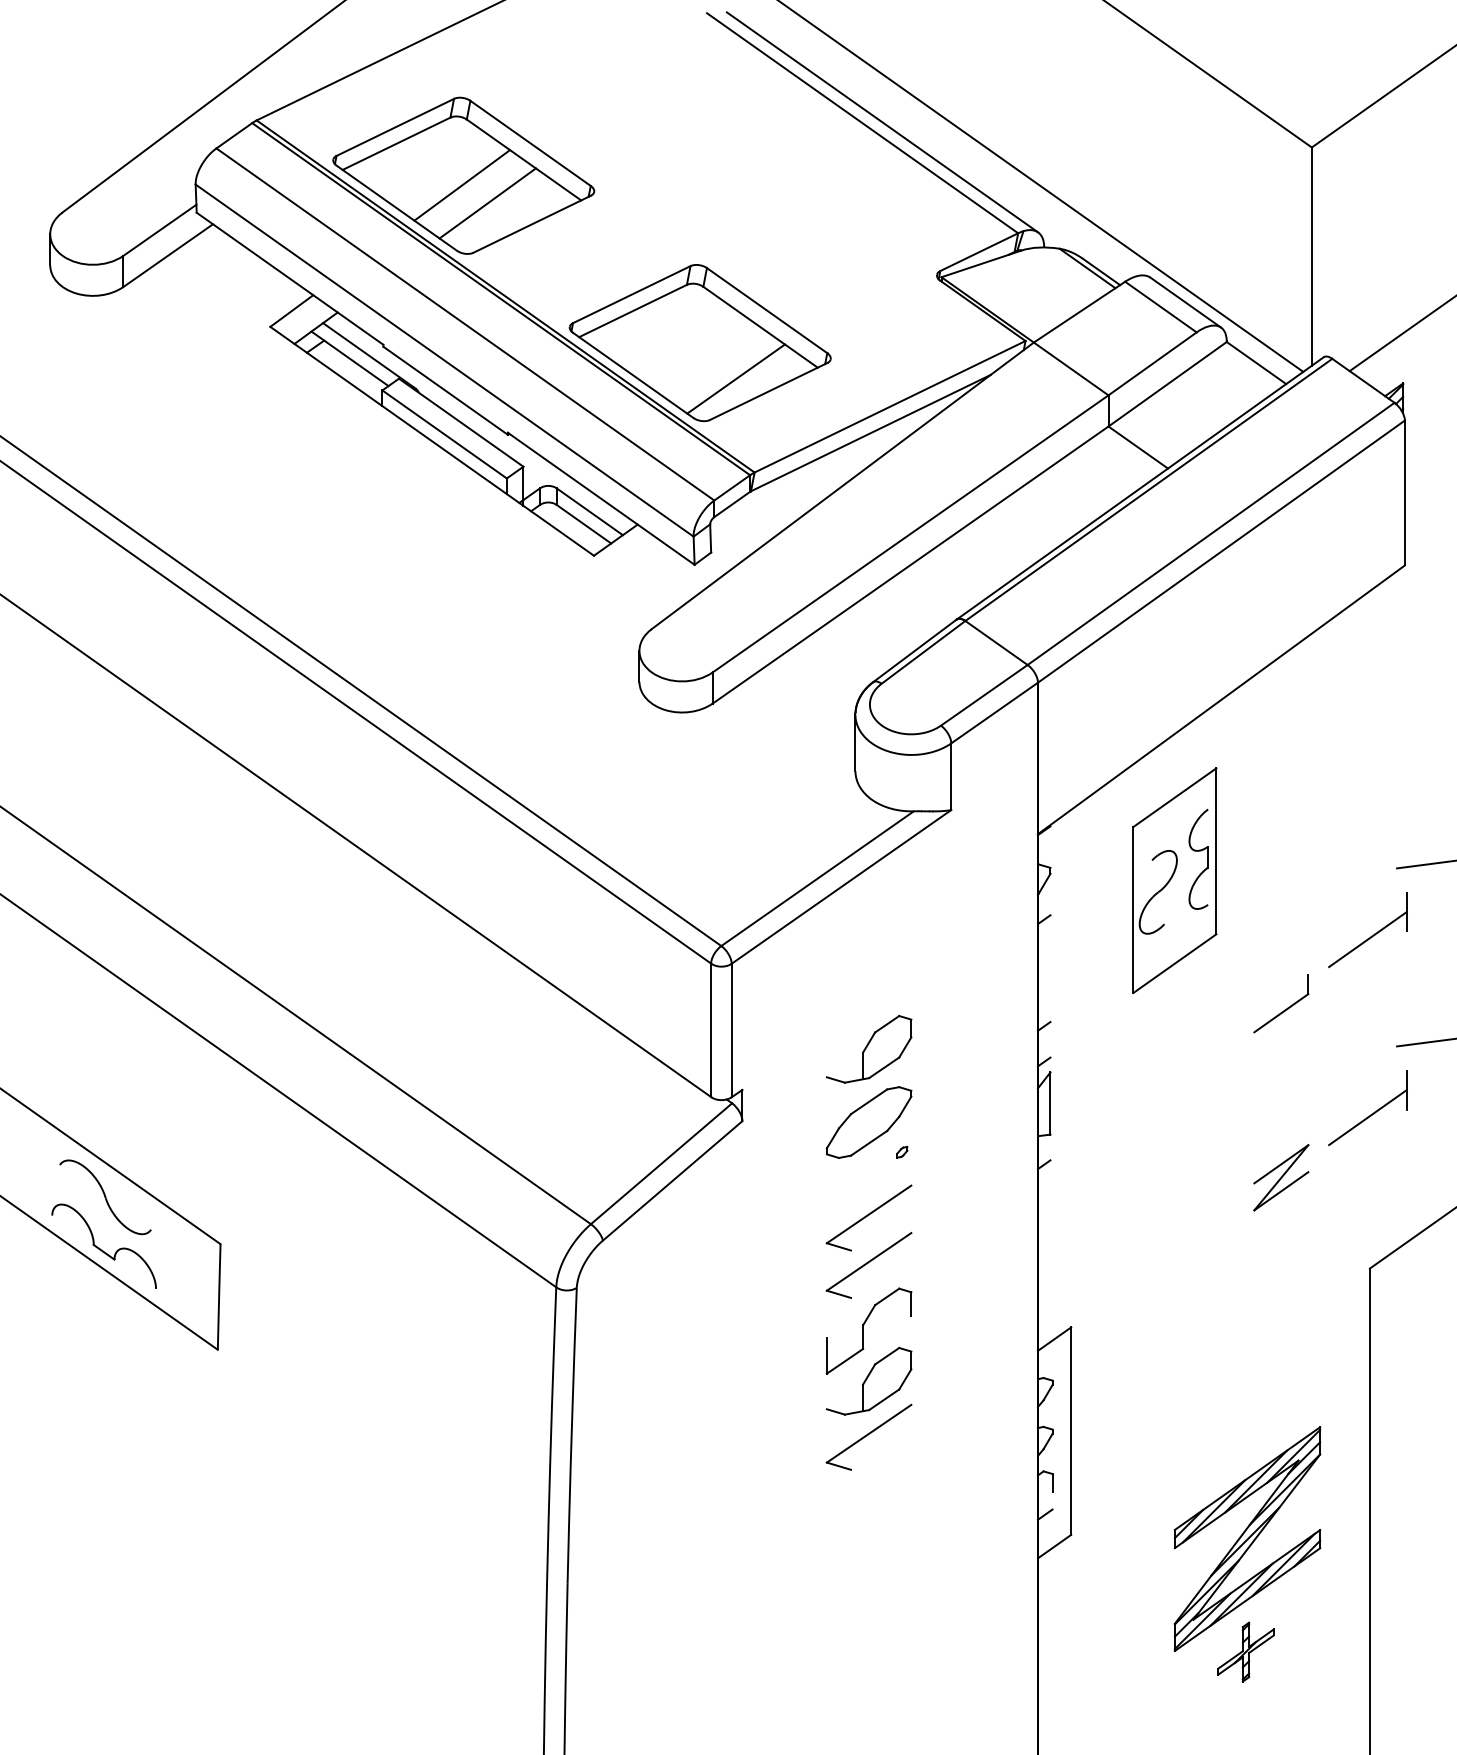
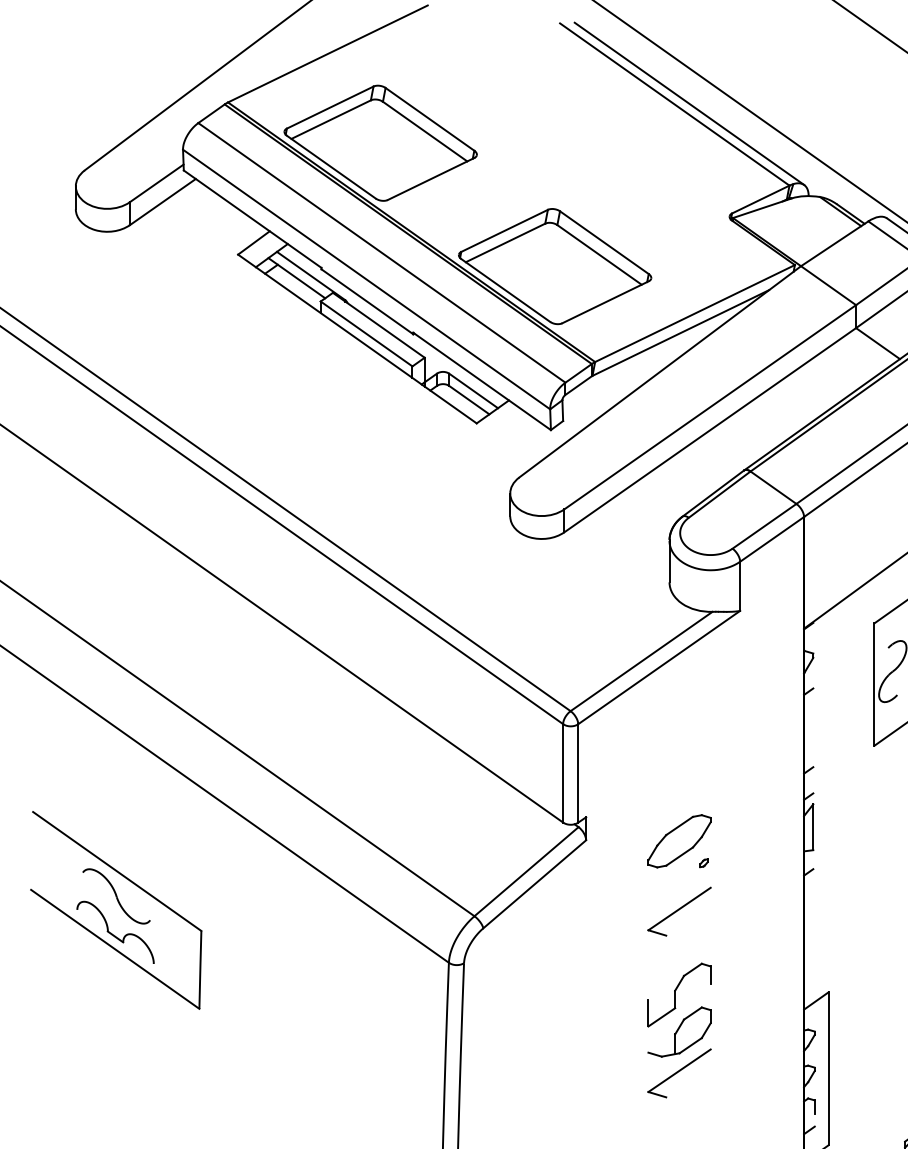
line: (462, 185) -> (379, 150), removed
line: (487, 203) -> (398, 163), removed
line: (735, 378) -> (581, 292), removed
part: (868, 1049) -> (679, 787), removed
part: (868, 1265) -> (679, 946), removed

